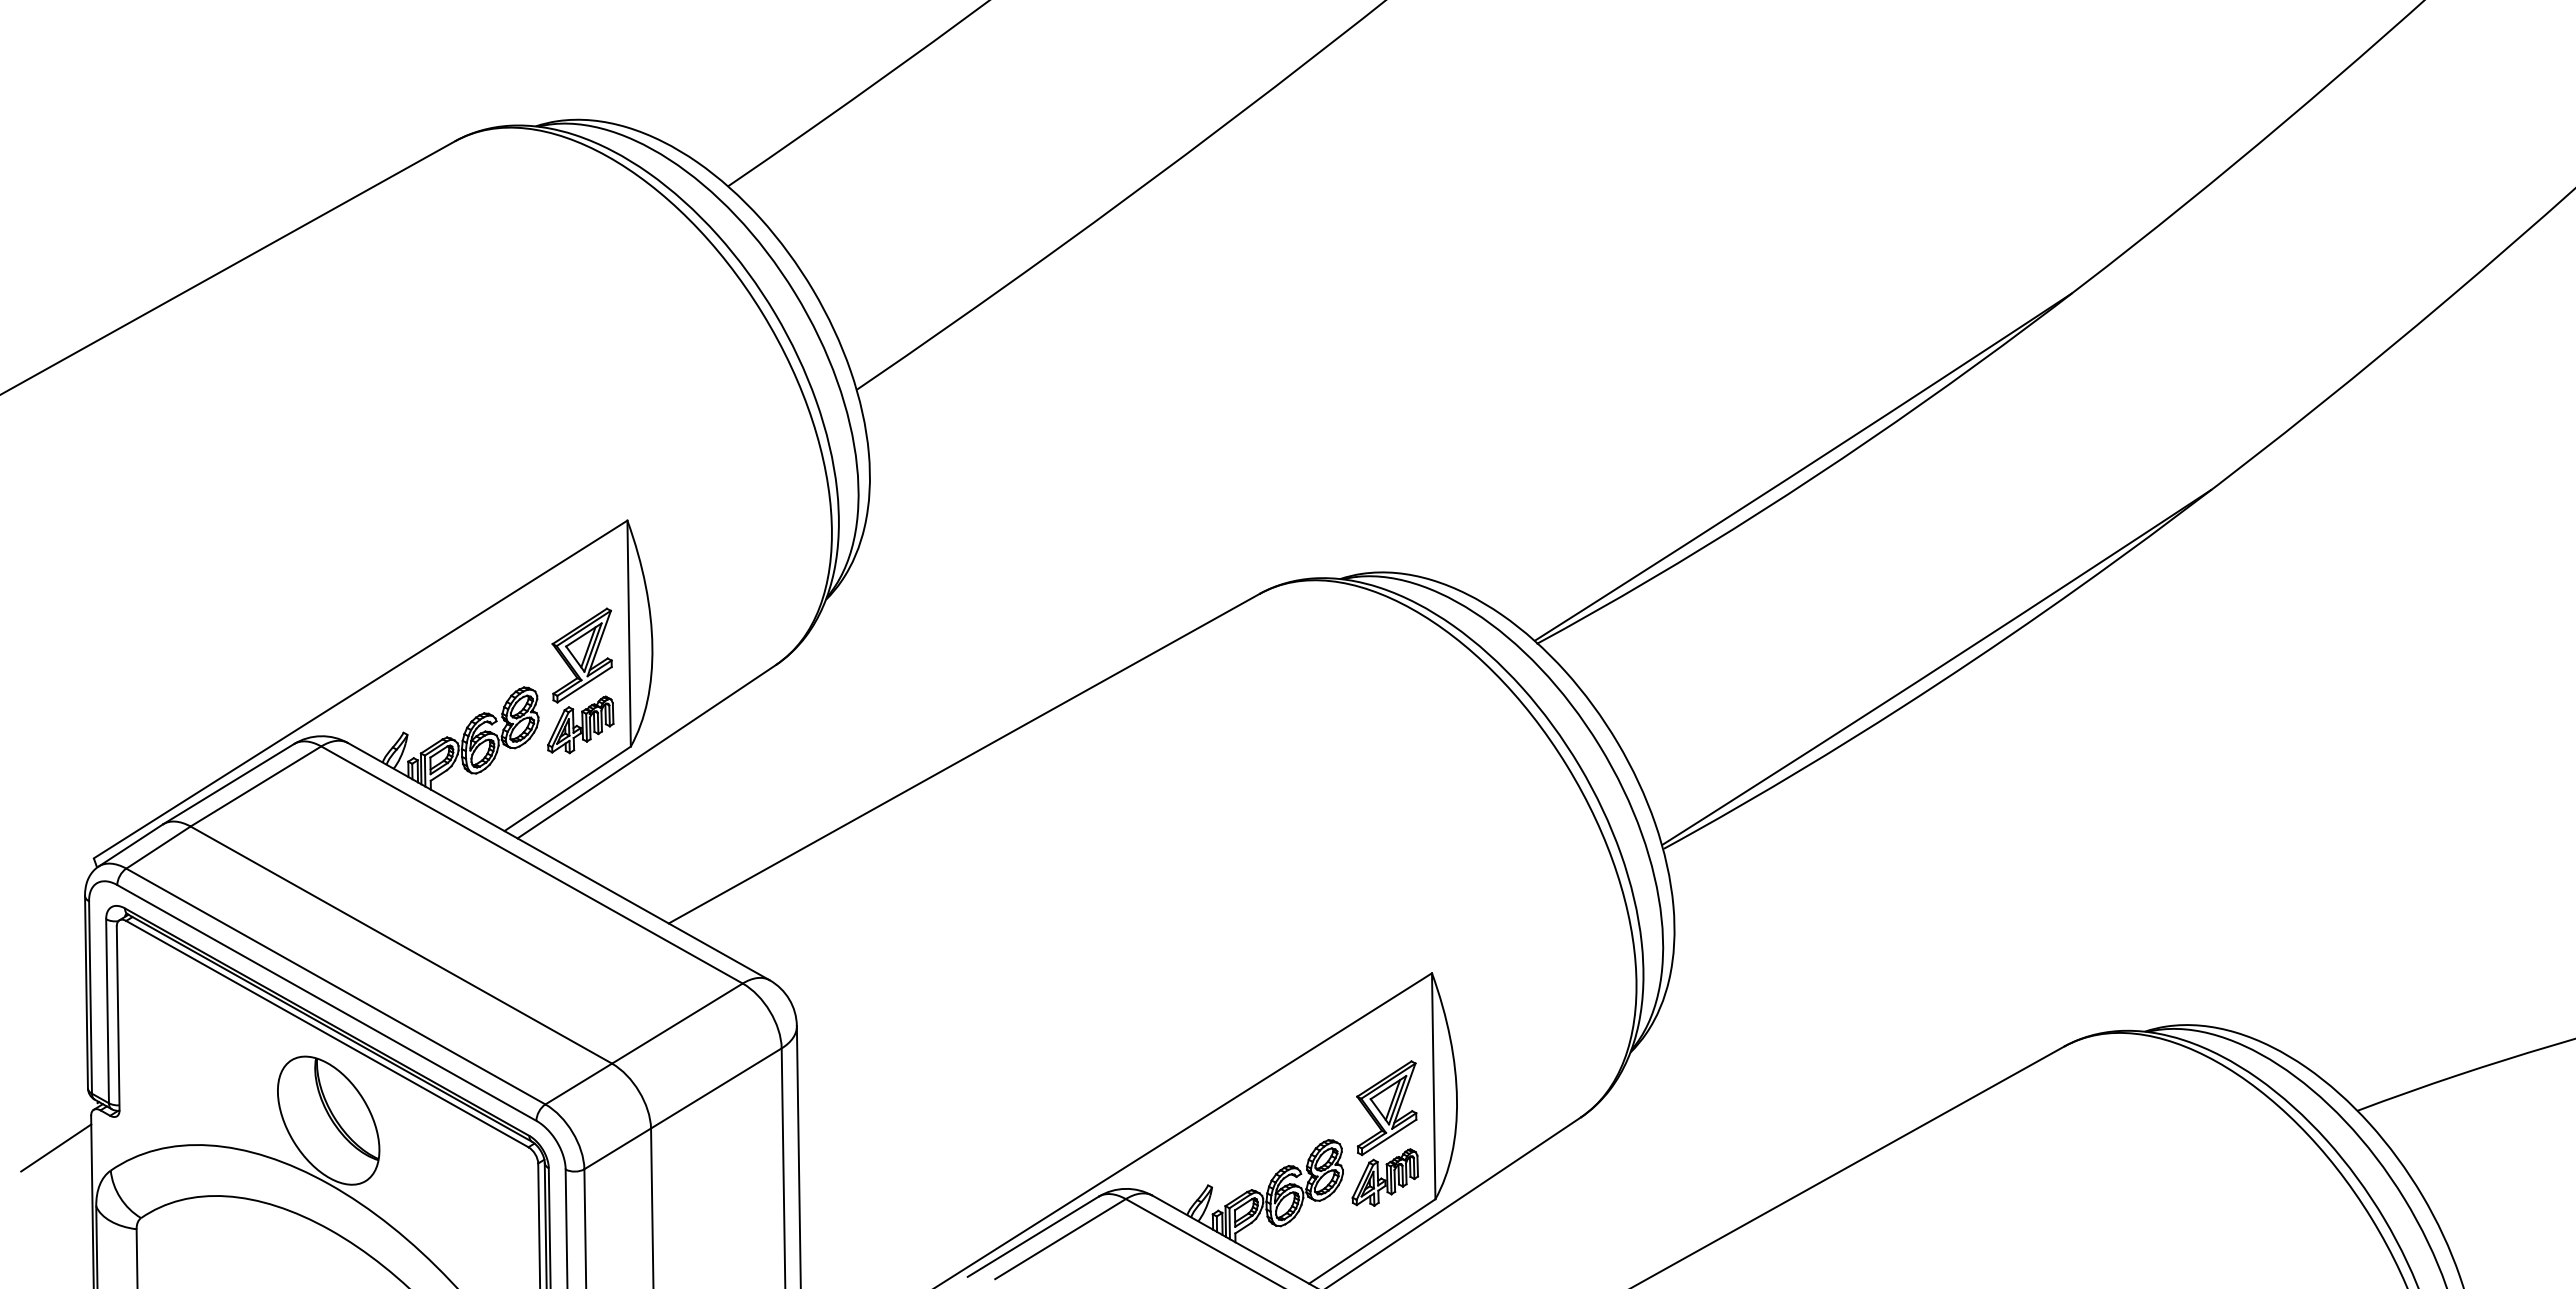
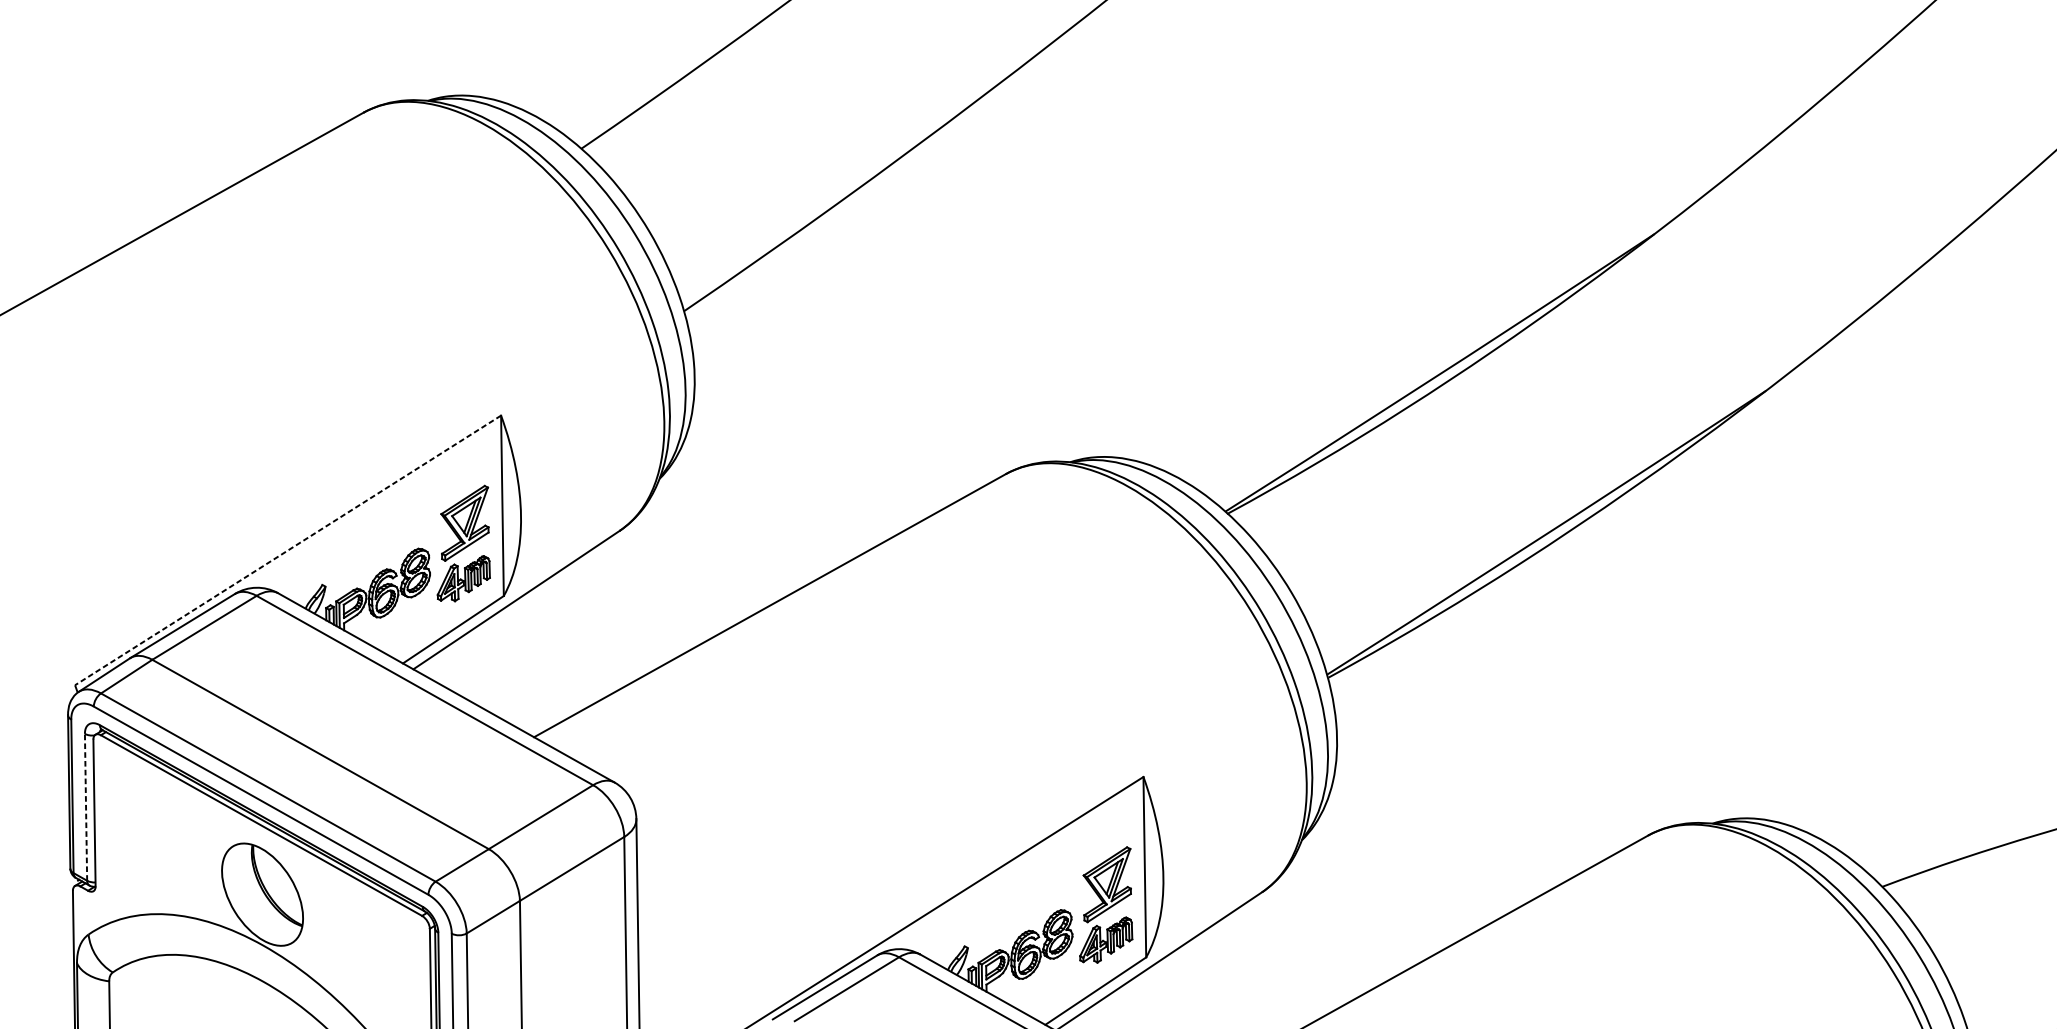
line: (360, 689) -> (287, 550), solid -> dashed
line: (107, 1011) -> (85, 807), solid -> dashed
line: (56, 1147) -> (45, 916), removed

